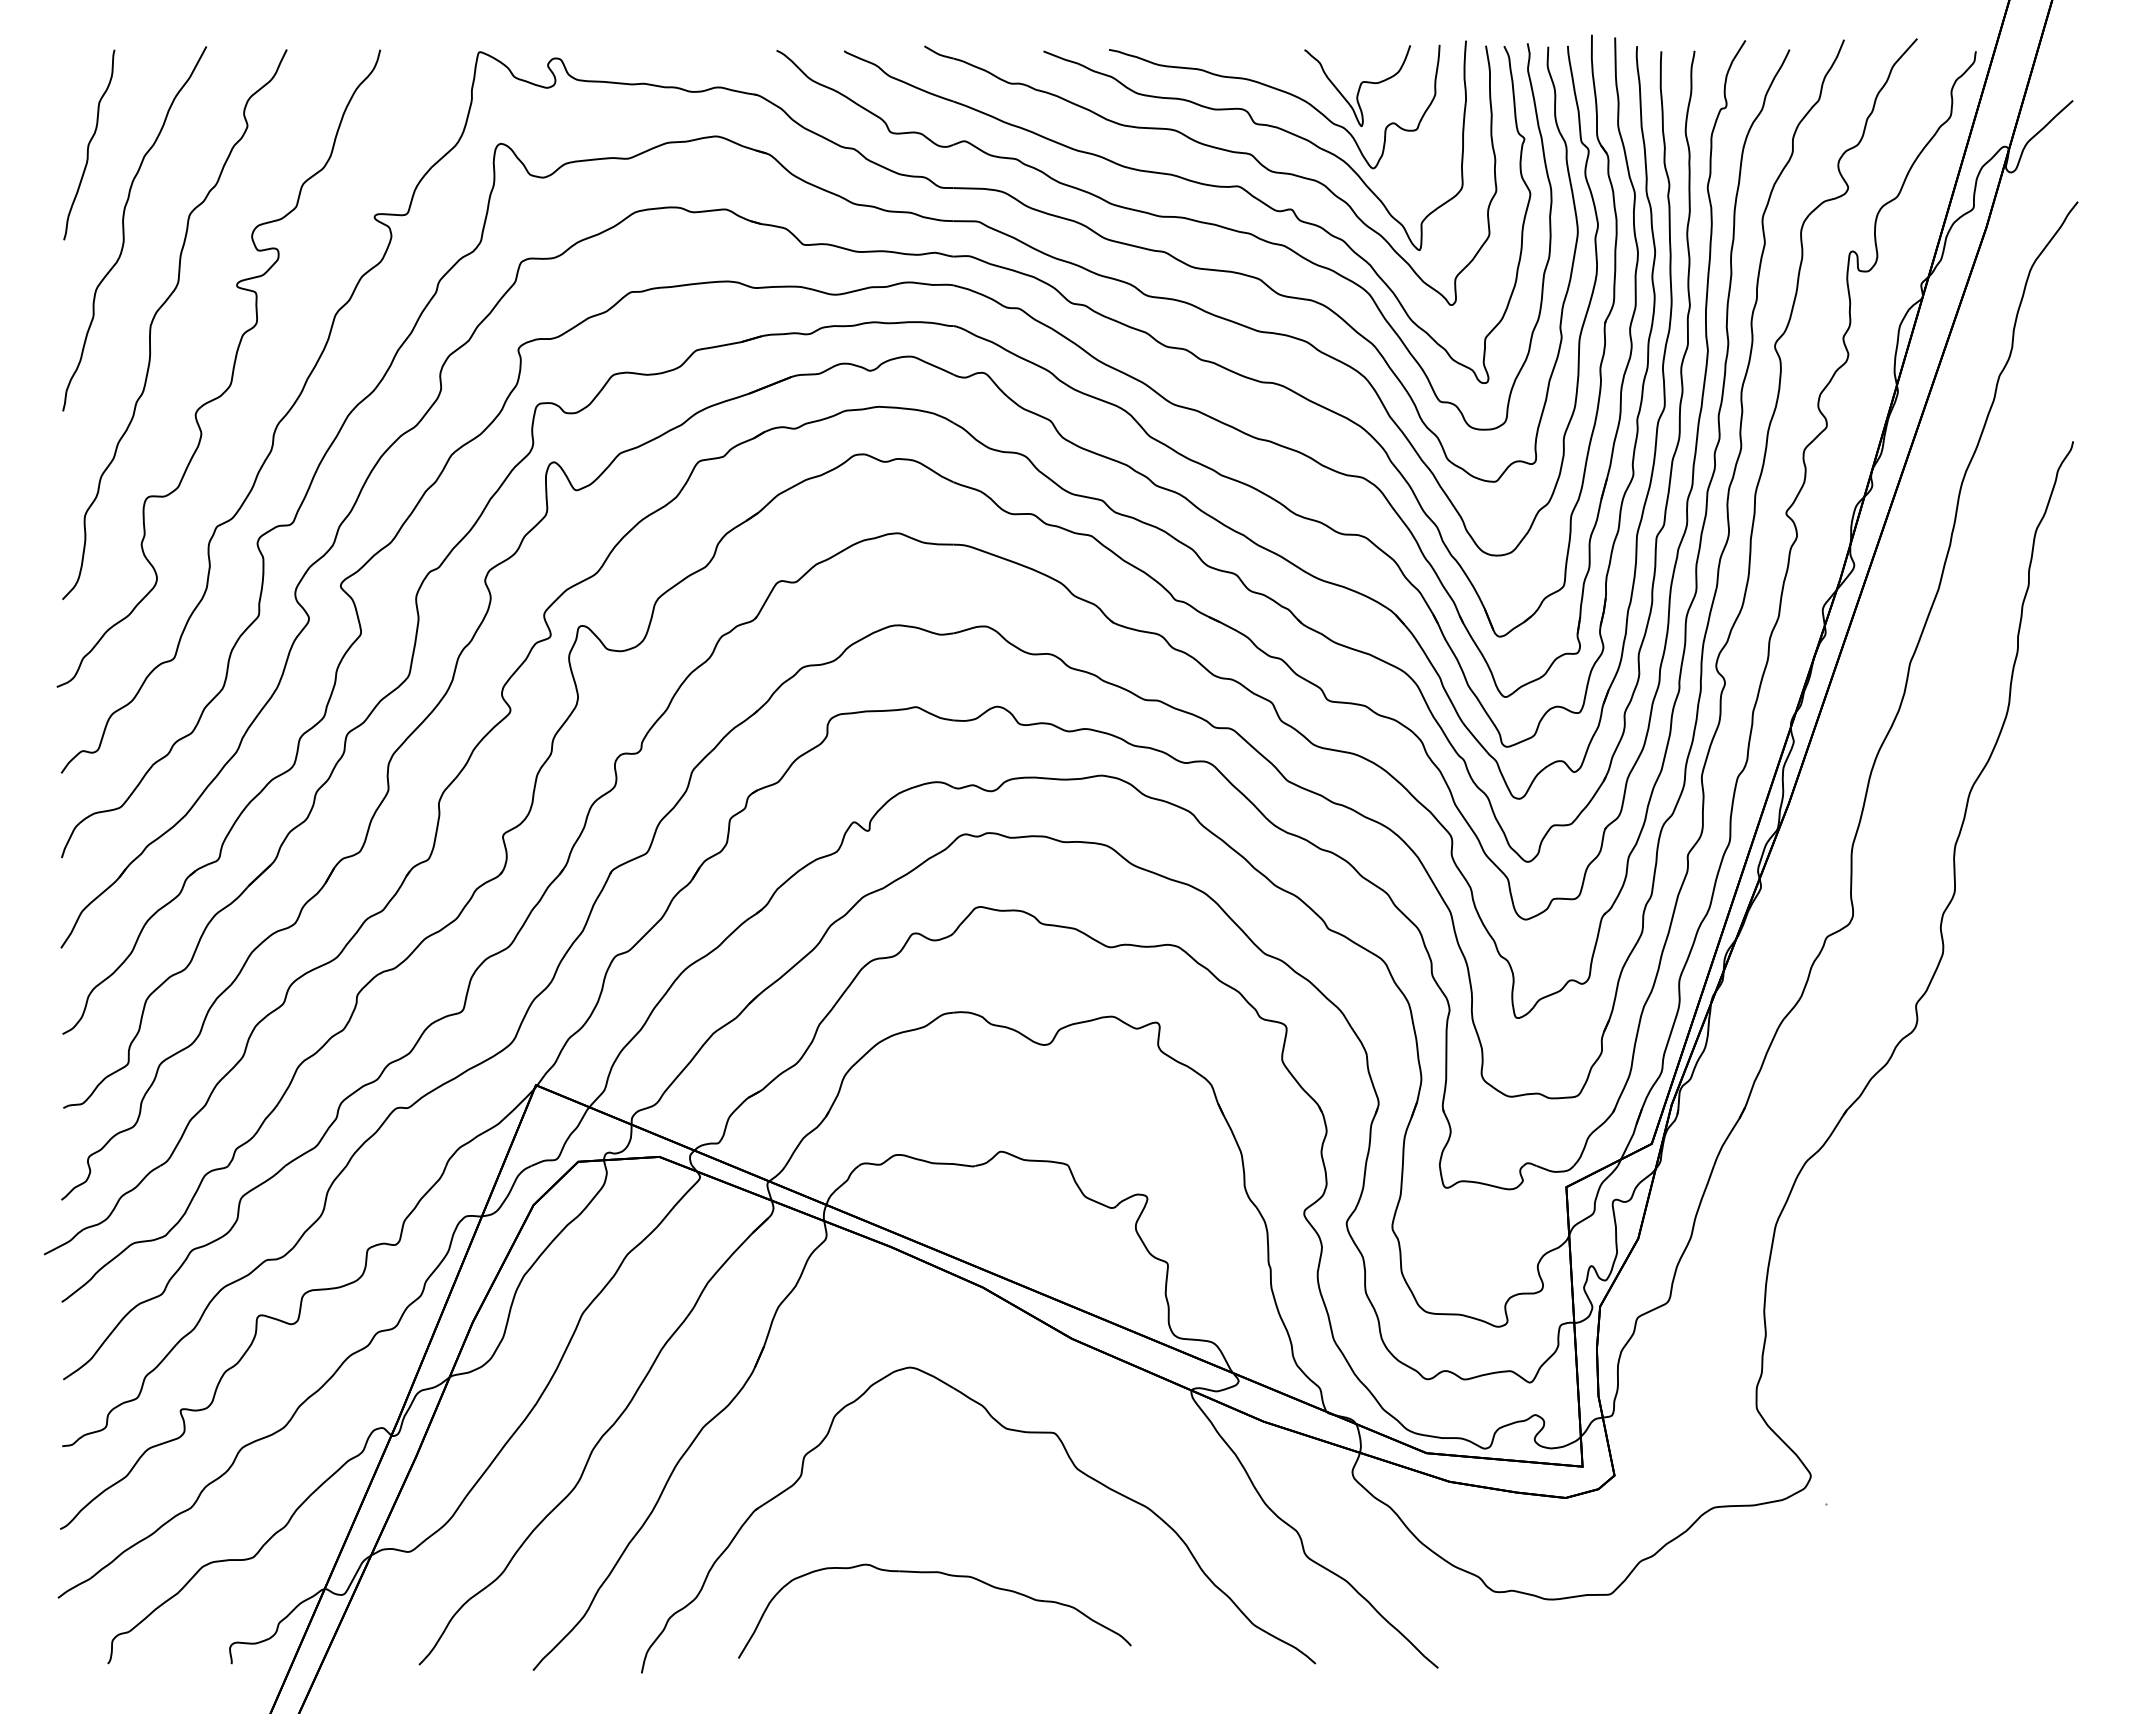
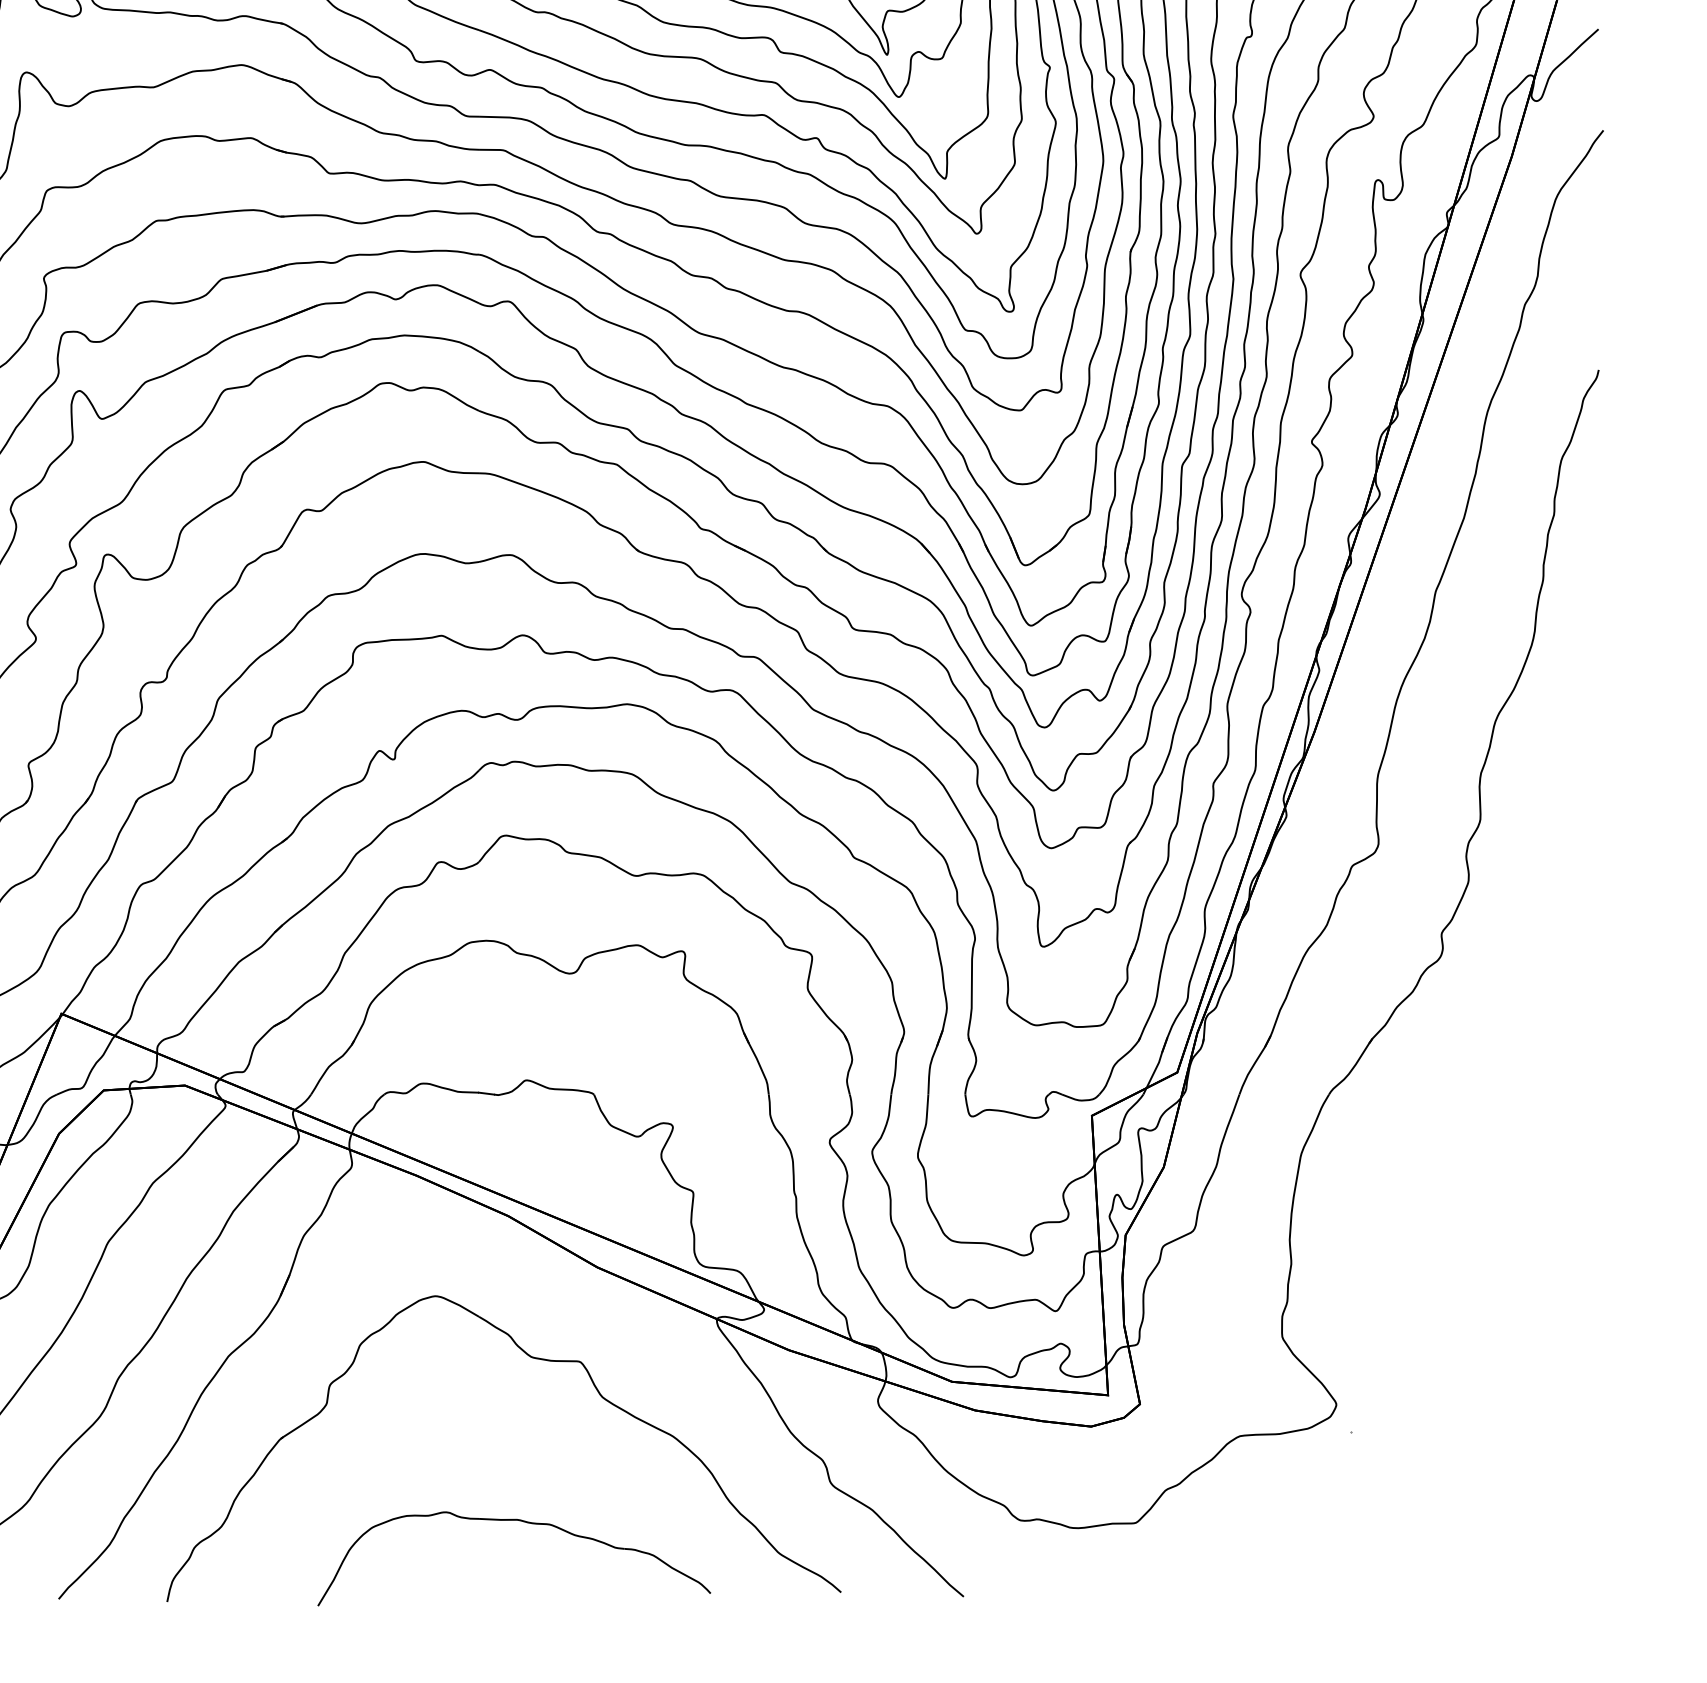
part: (942, 1574) -> (522, 1522), moved

